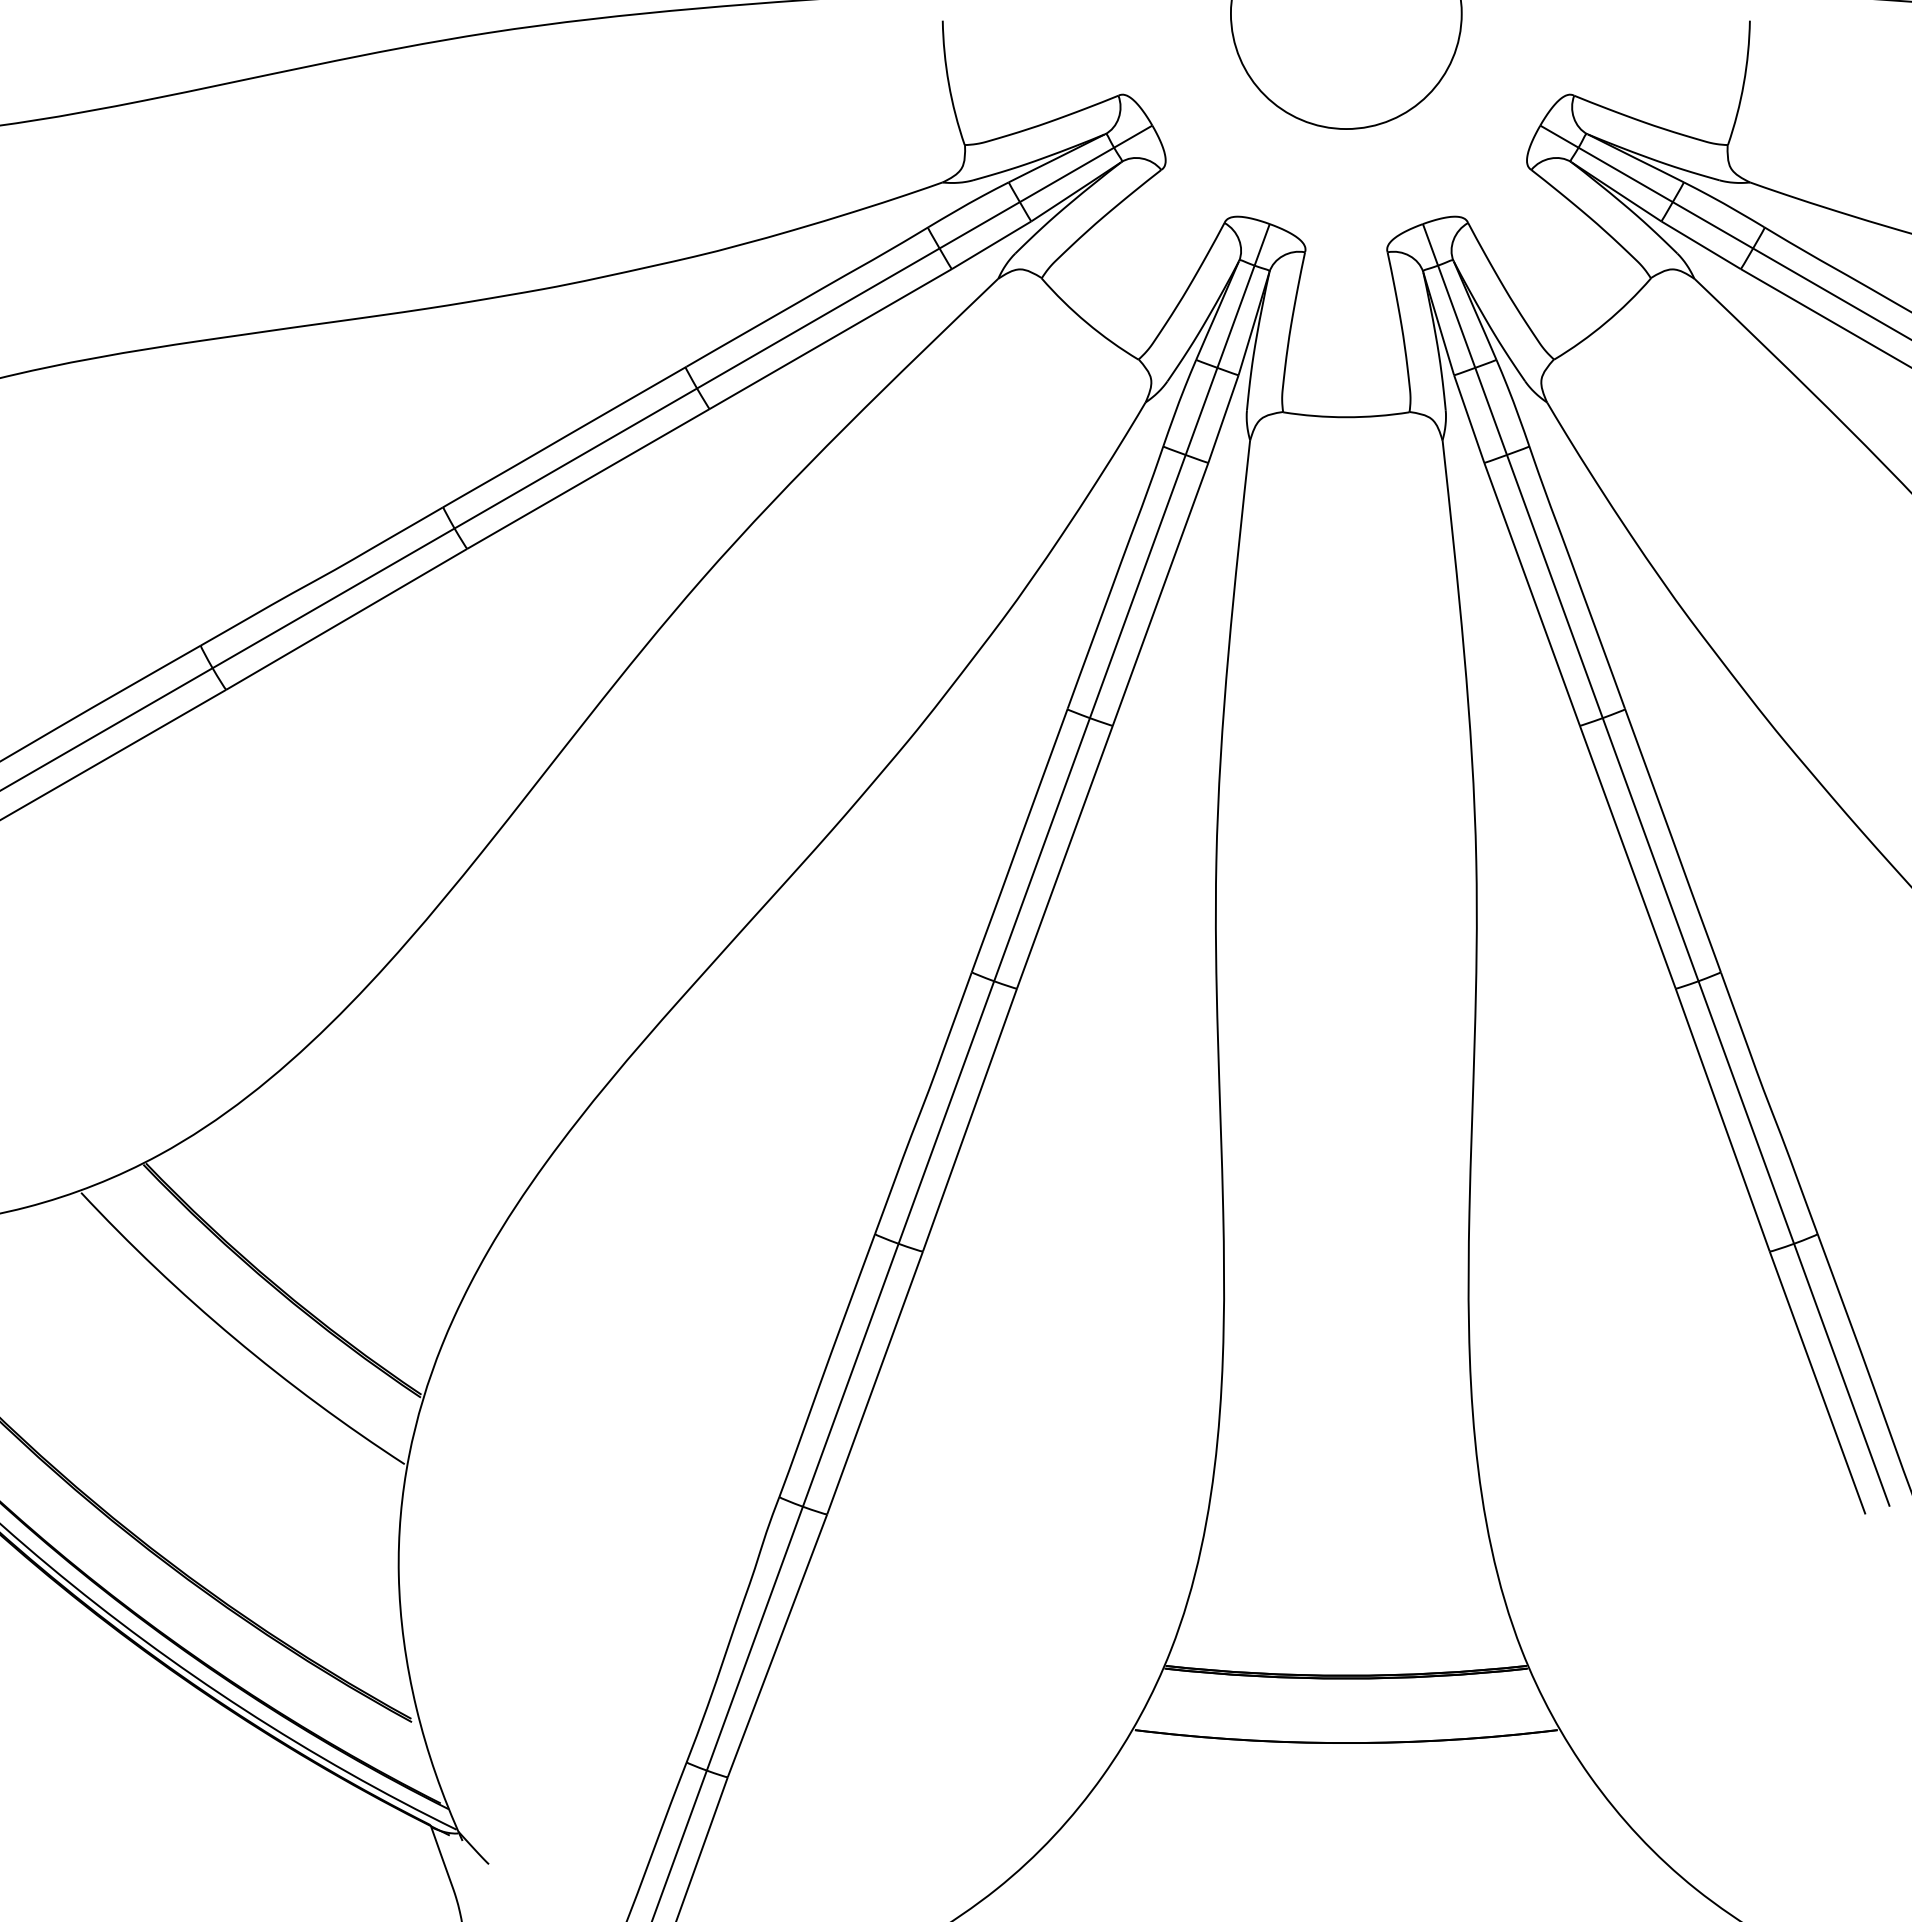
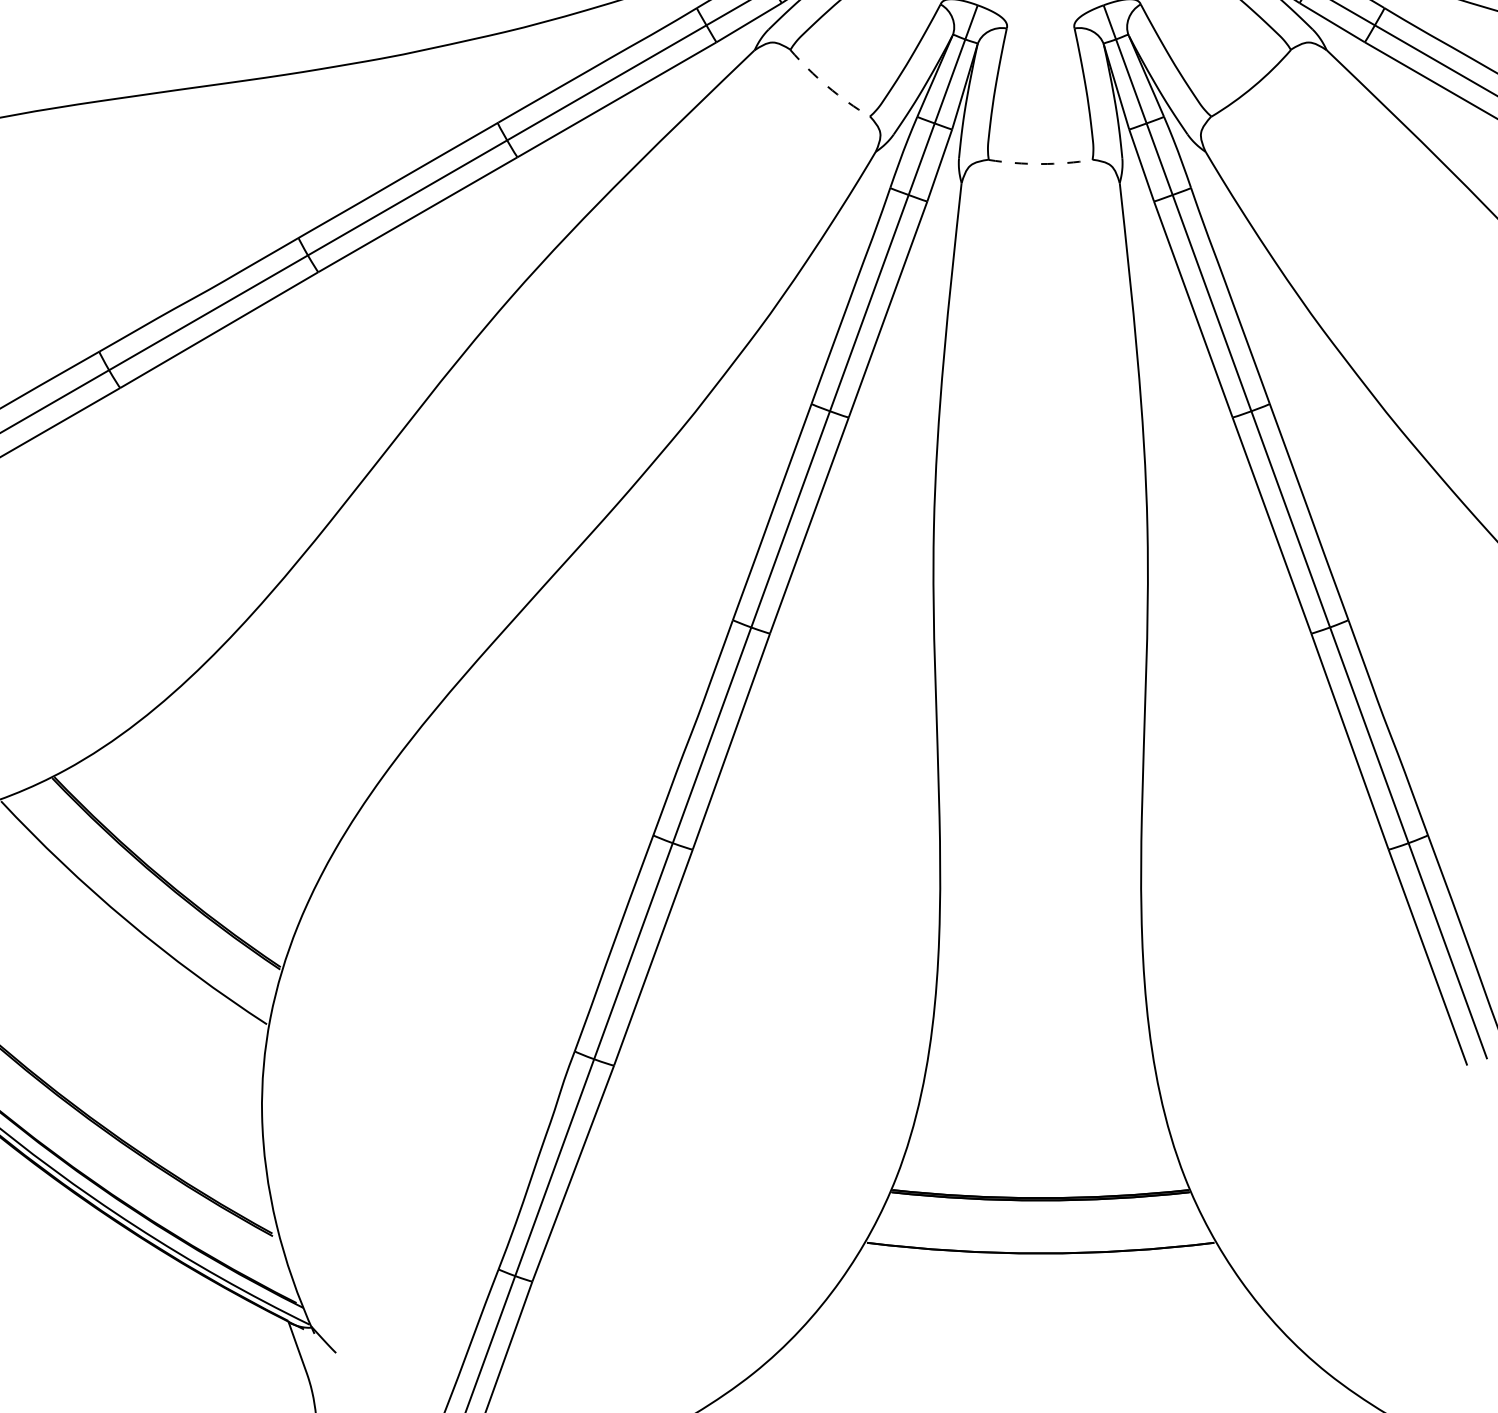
arc: (1086, 322) -> (827, 86), solid -> dashed
arc: (1346, 417) -> (1040, 164), solid -> dashed

